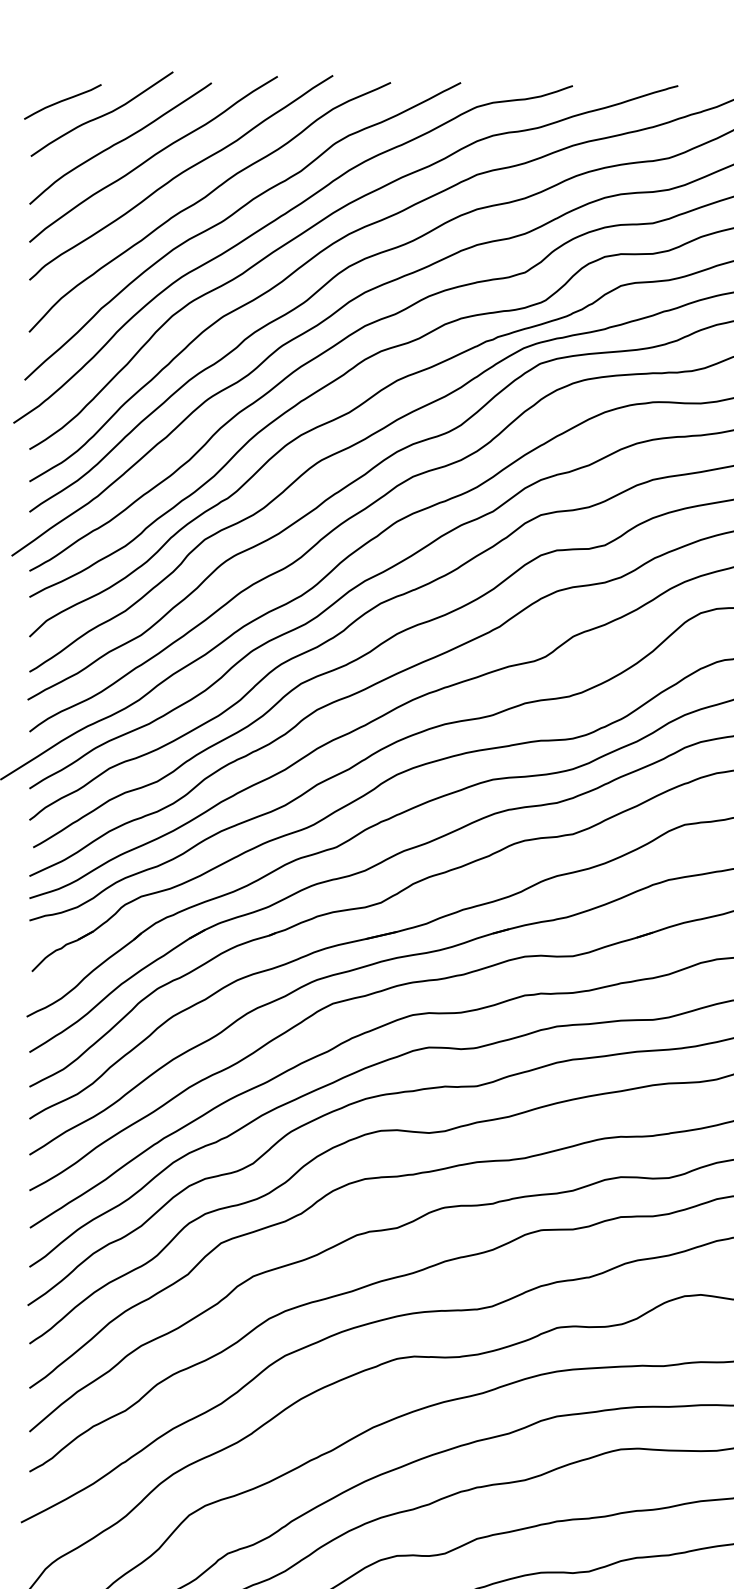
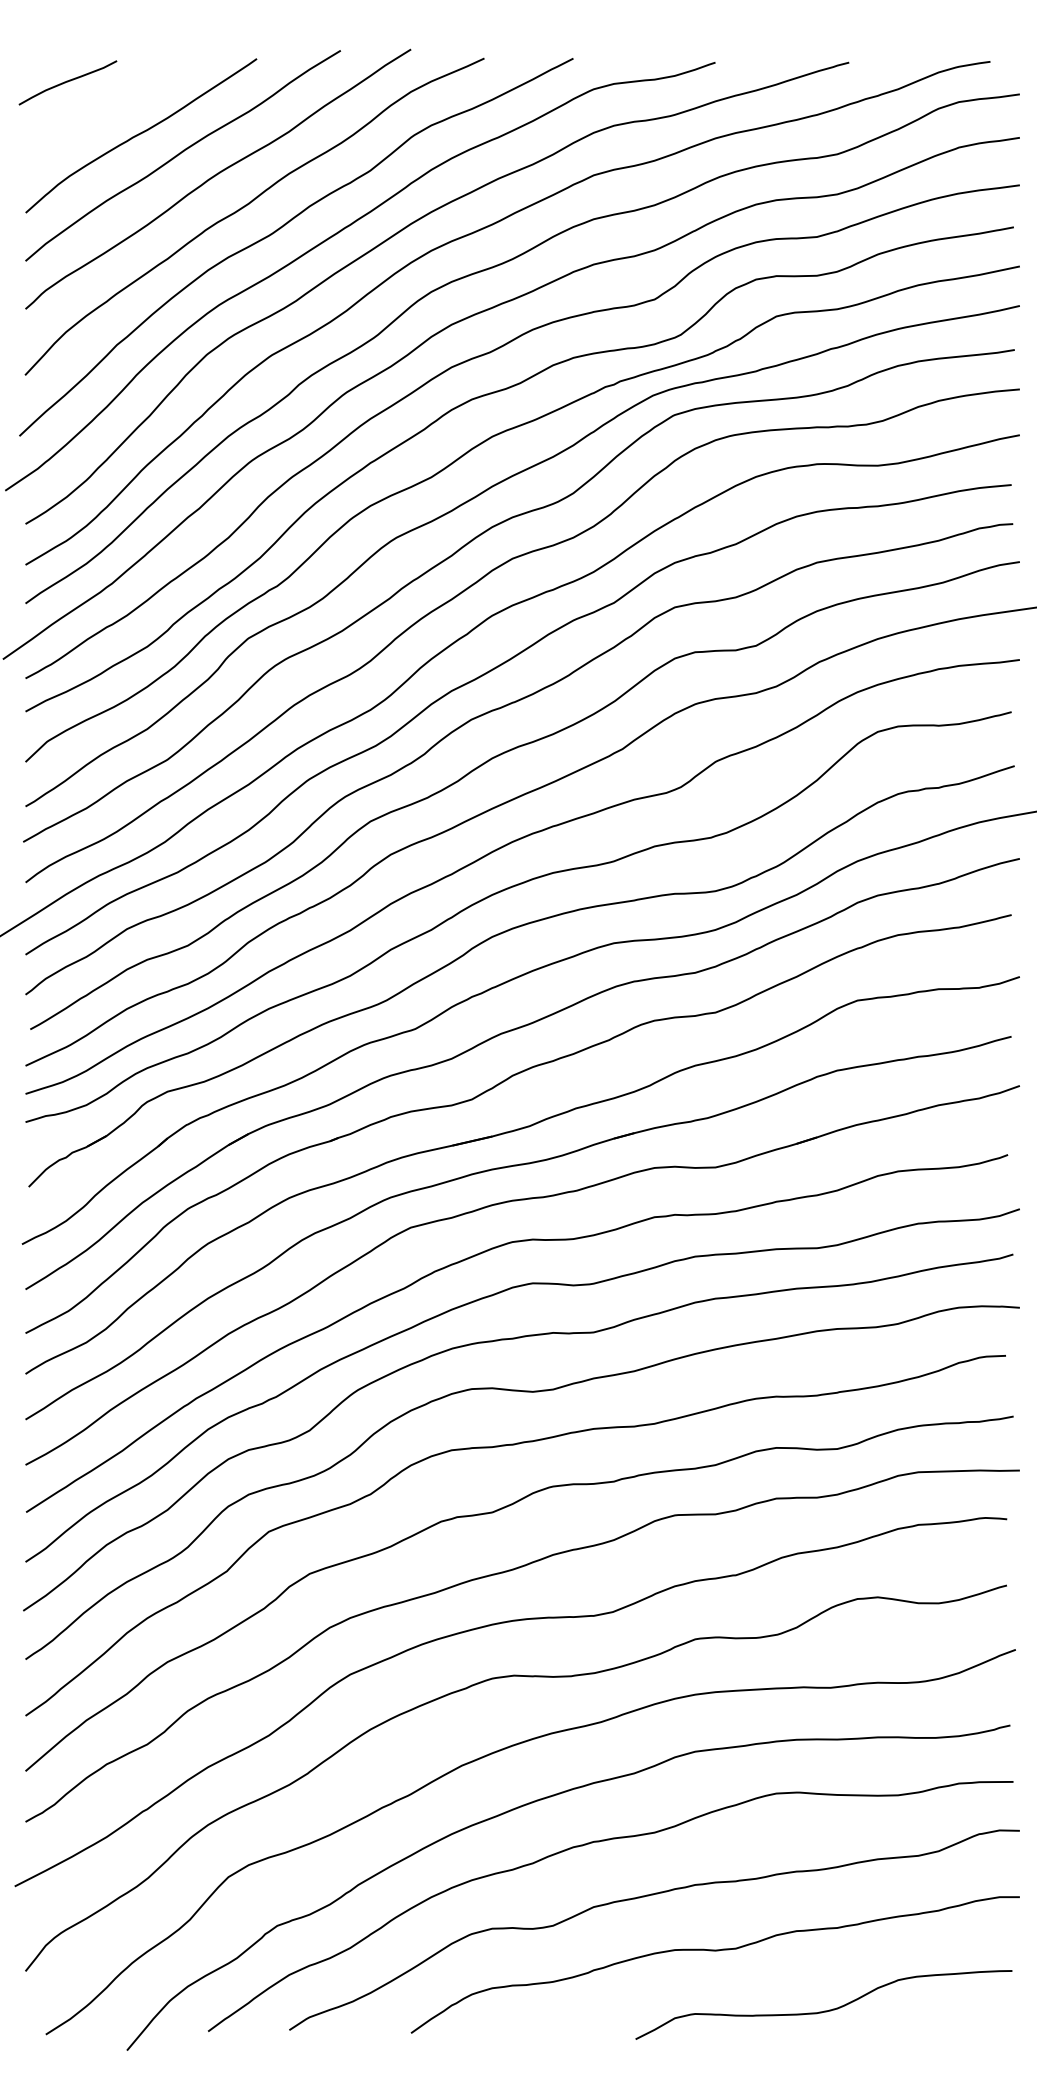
curve: (102, 115) -> (118, 99), removed

